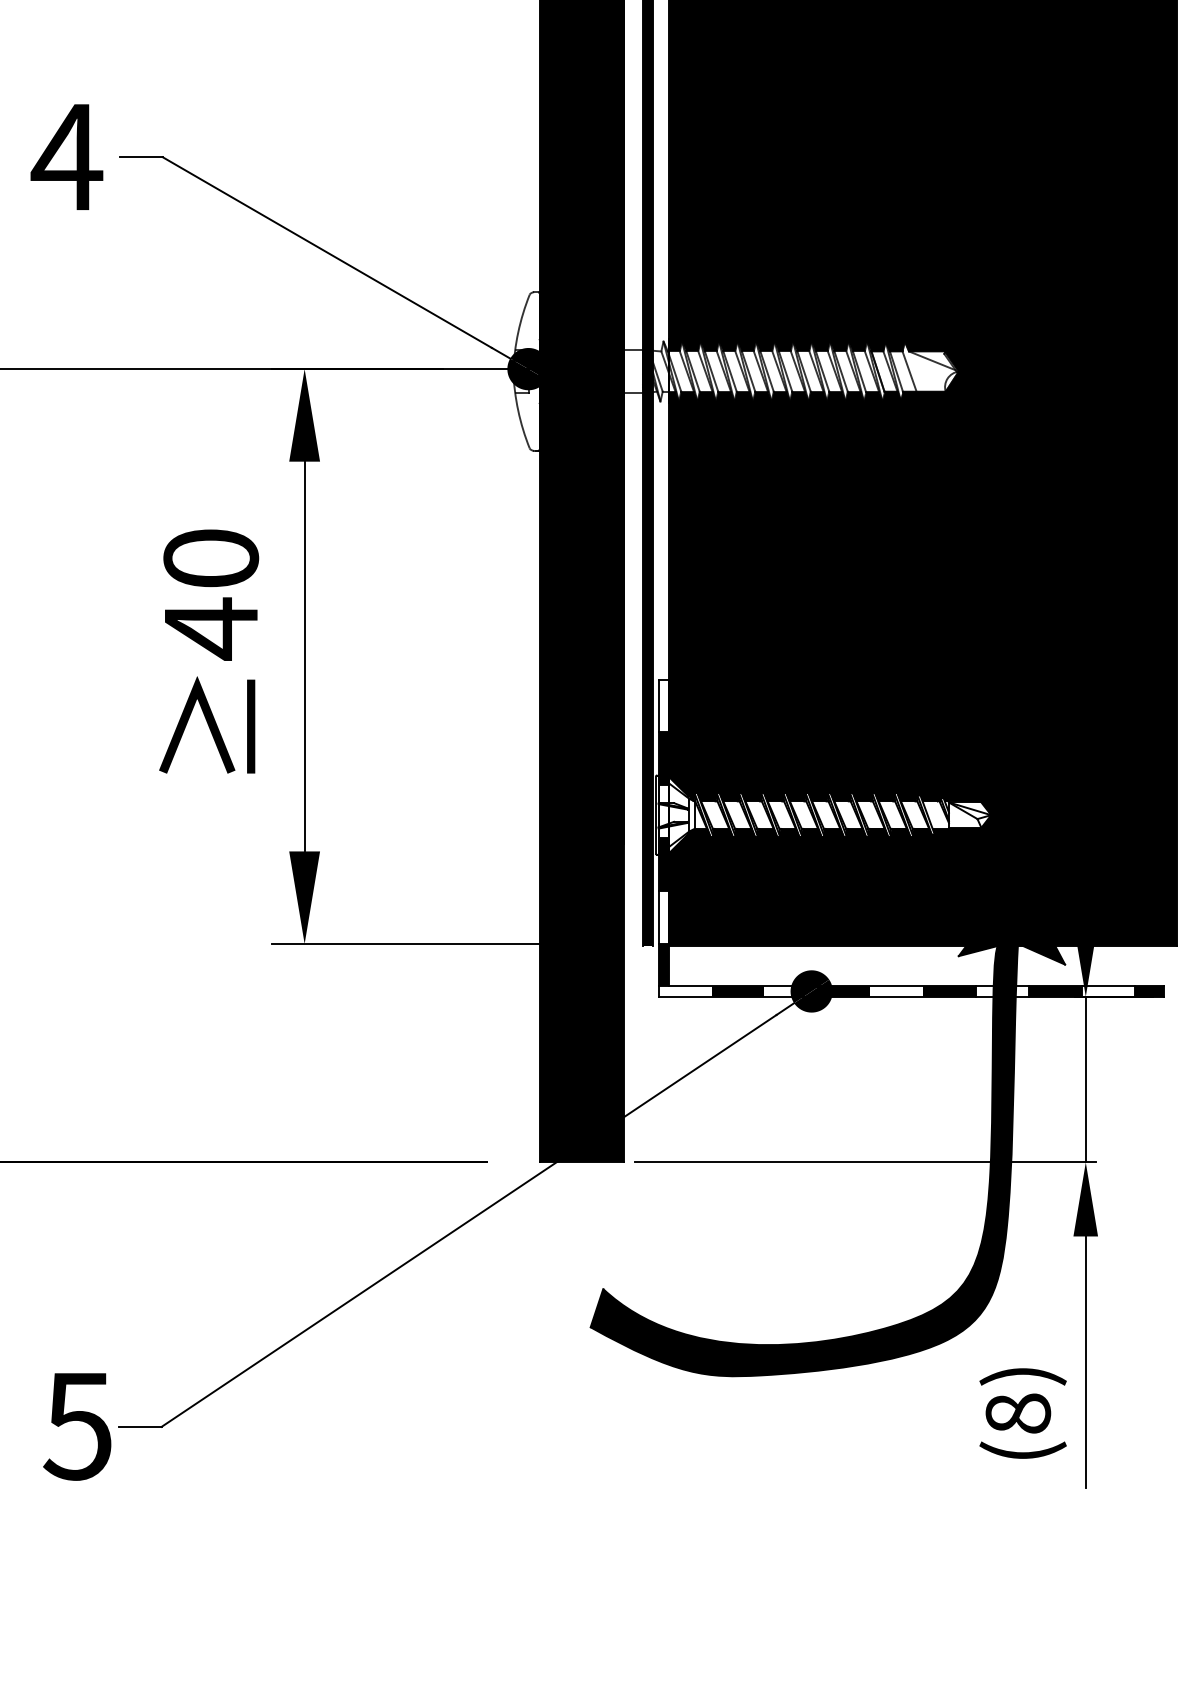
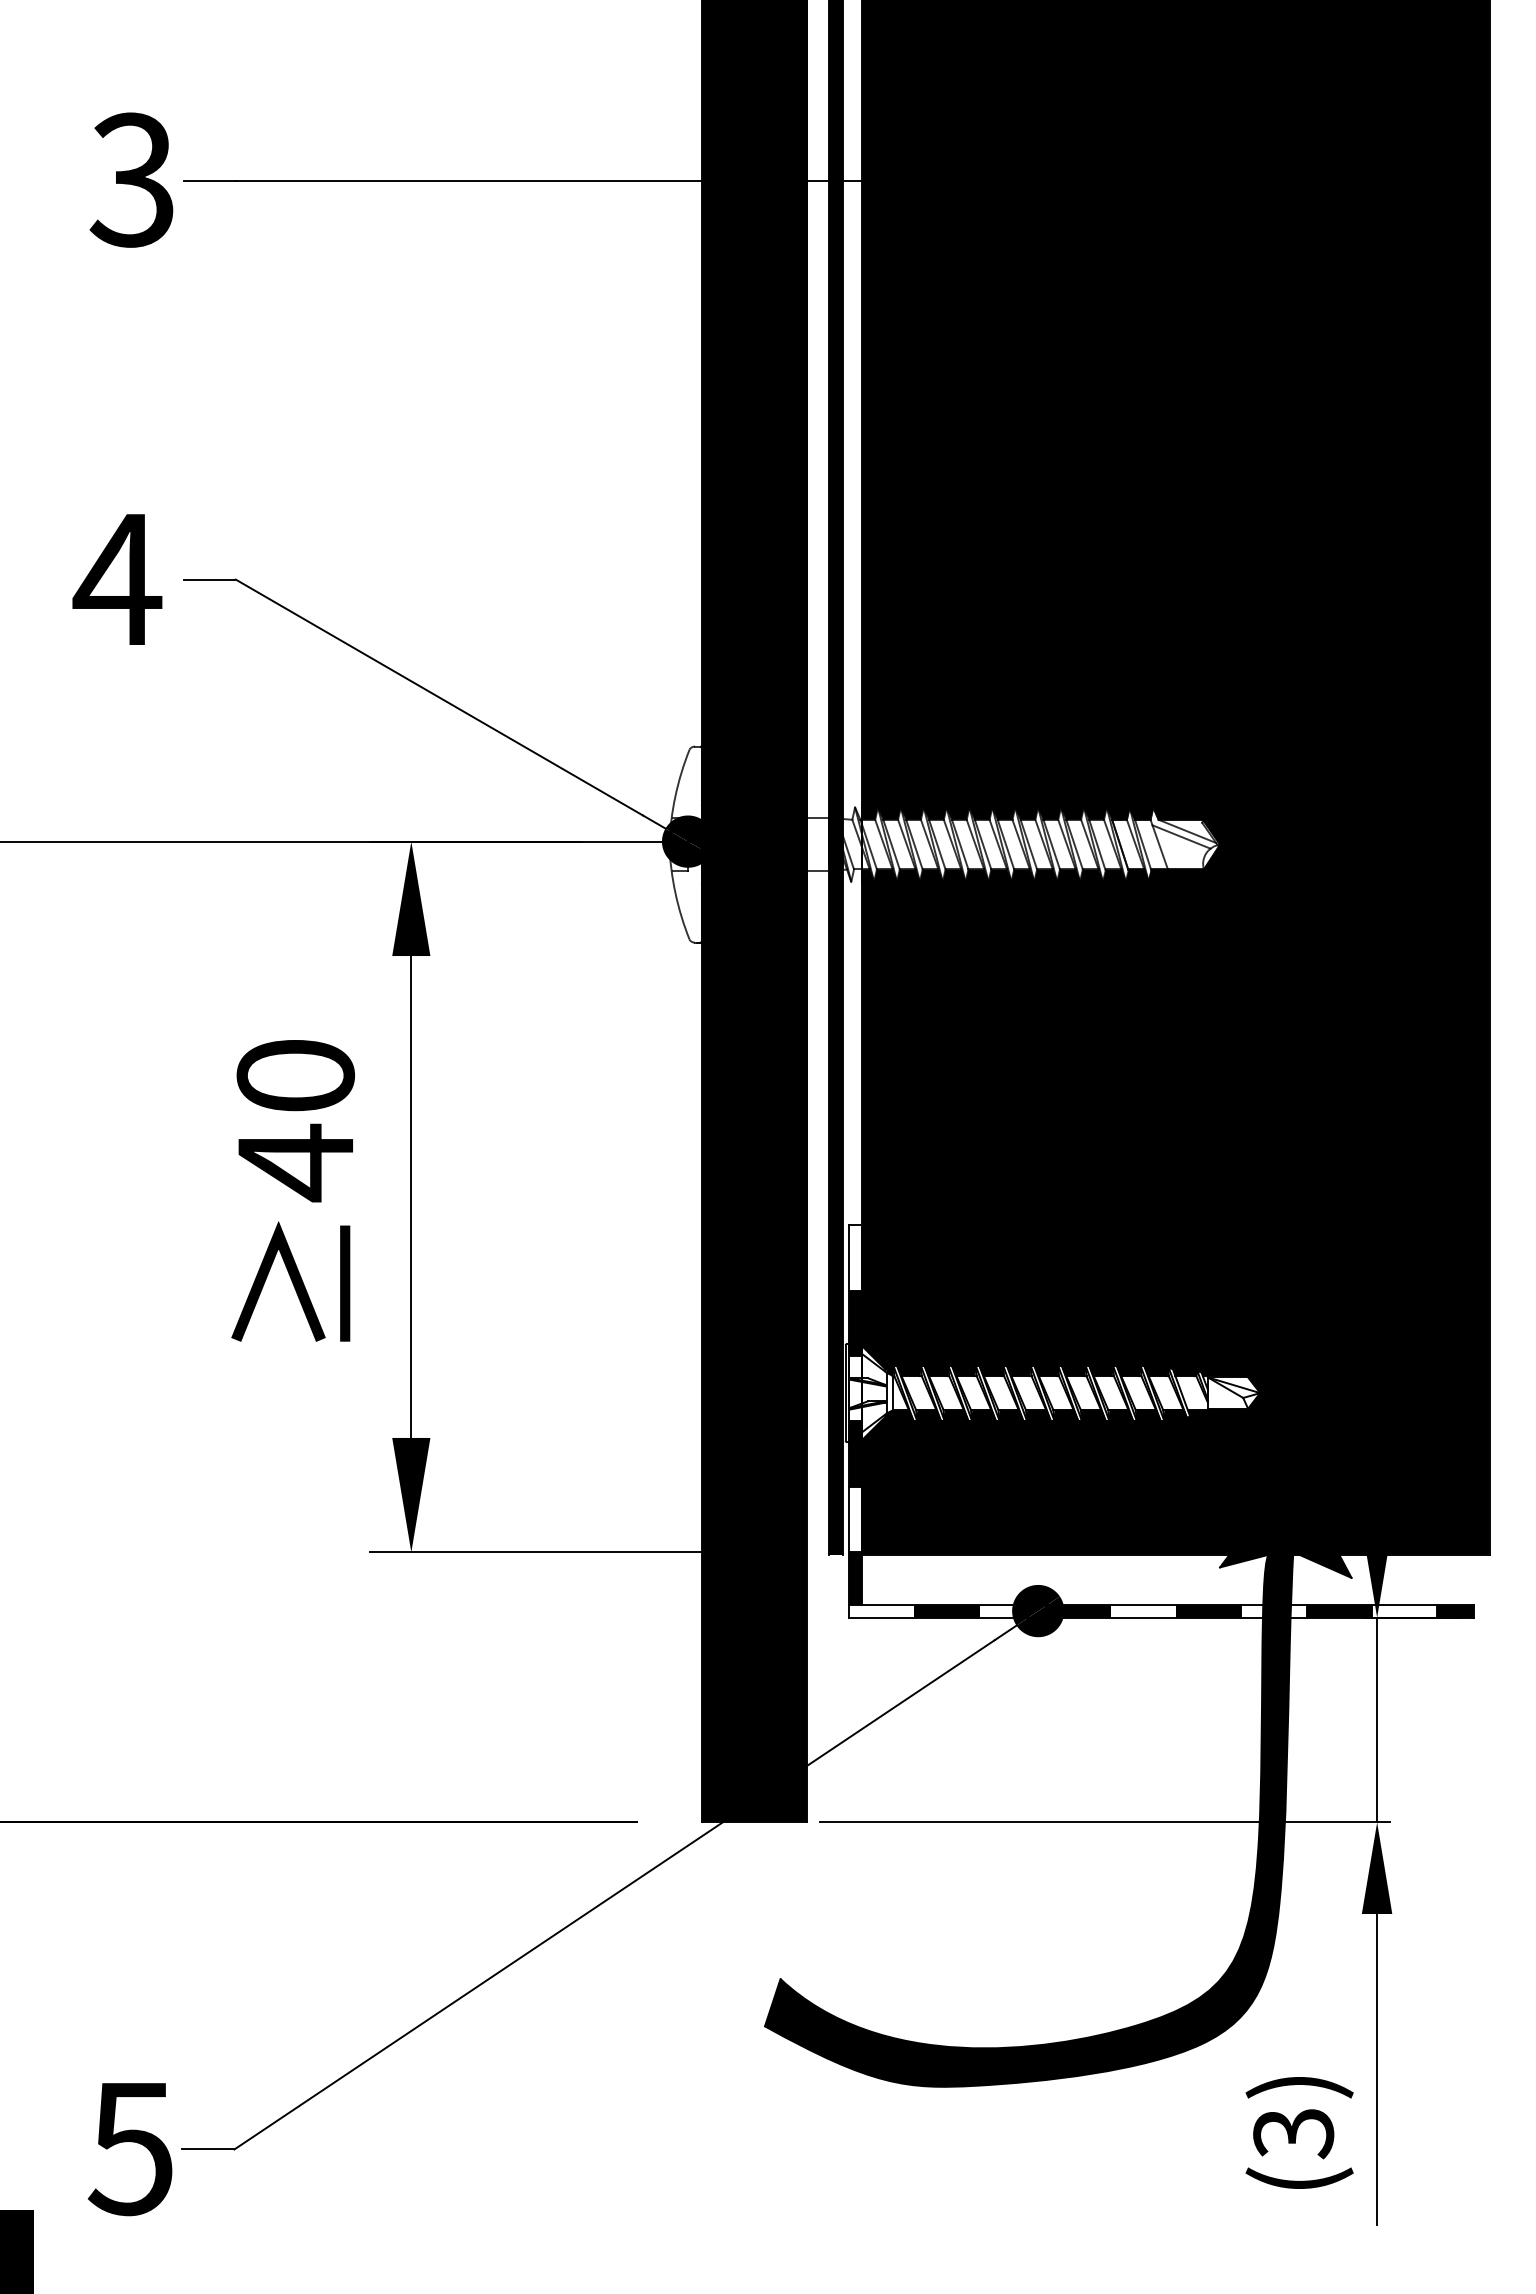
line: (927, 364) -> (1181, 836), added
text: (1018, 1413) -> (1293, 2133), (8) -> (3)

